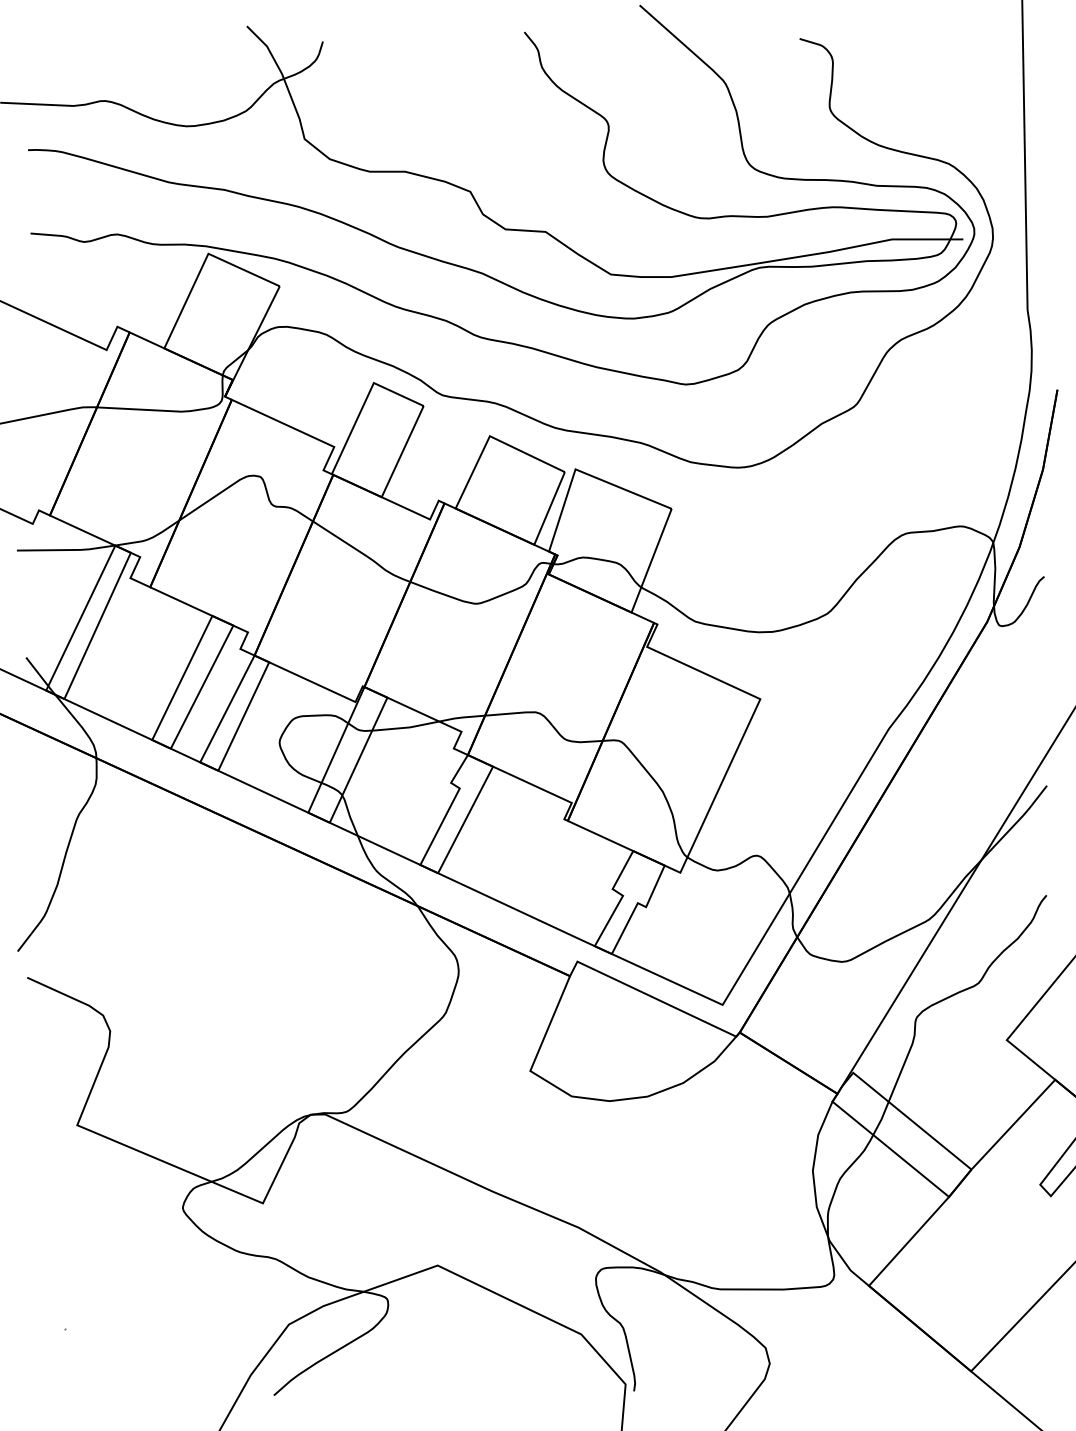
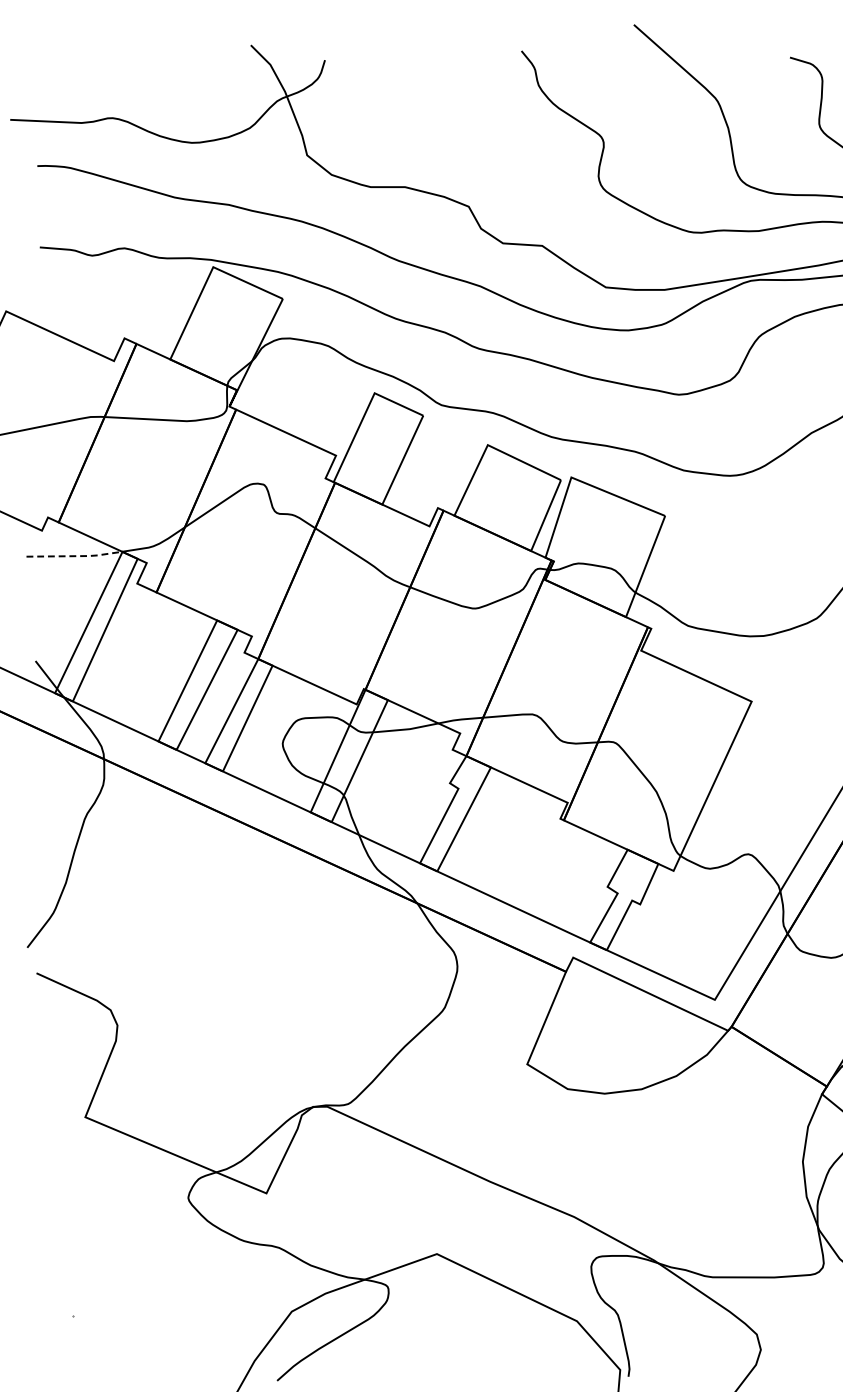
line: (67, 550) -> (75, 556), solid -> dashed

